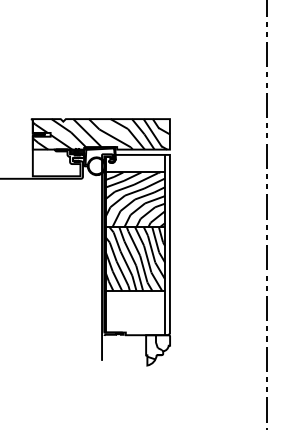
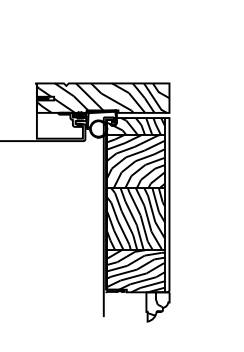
hatch: (135, 163) -> (136, 126), added
hatch: (135, 313) -> (136, 271), added

